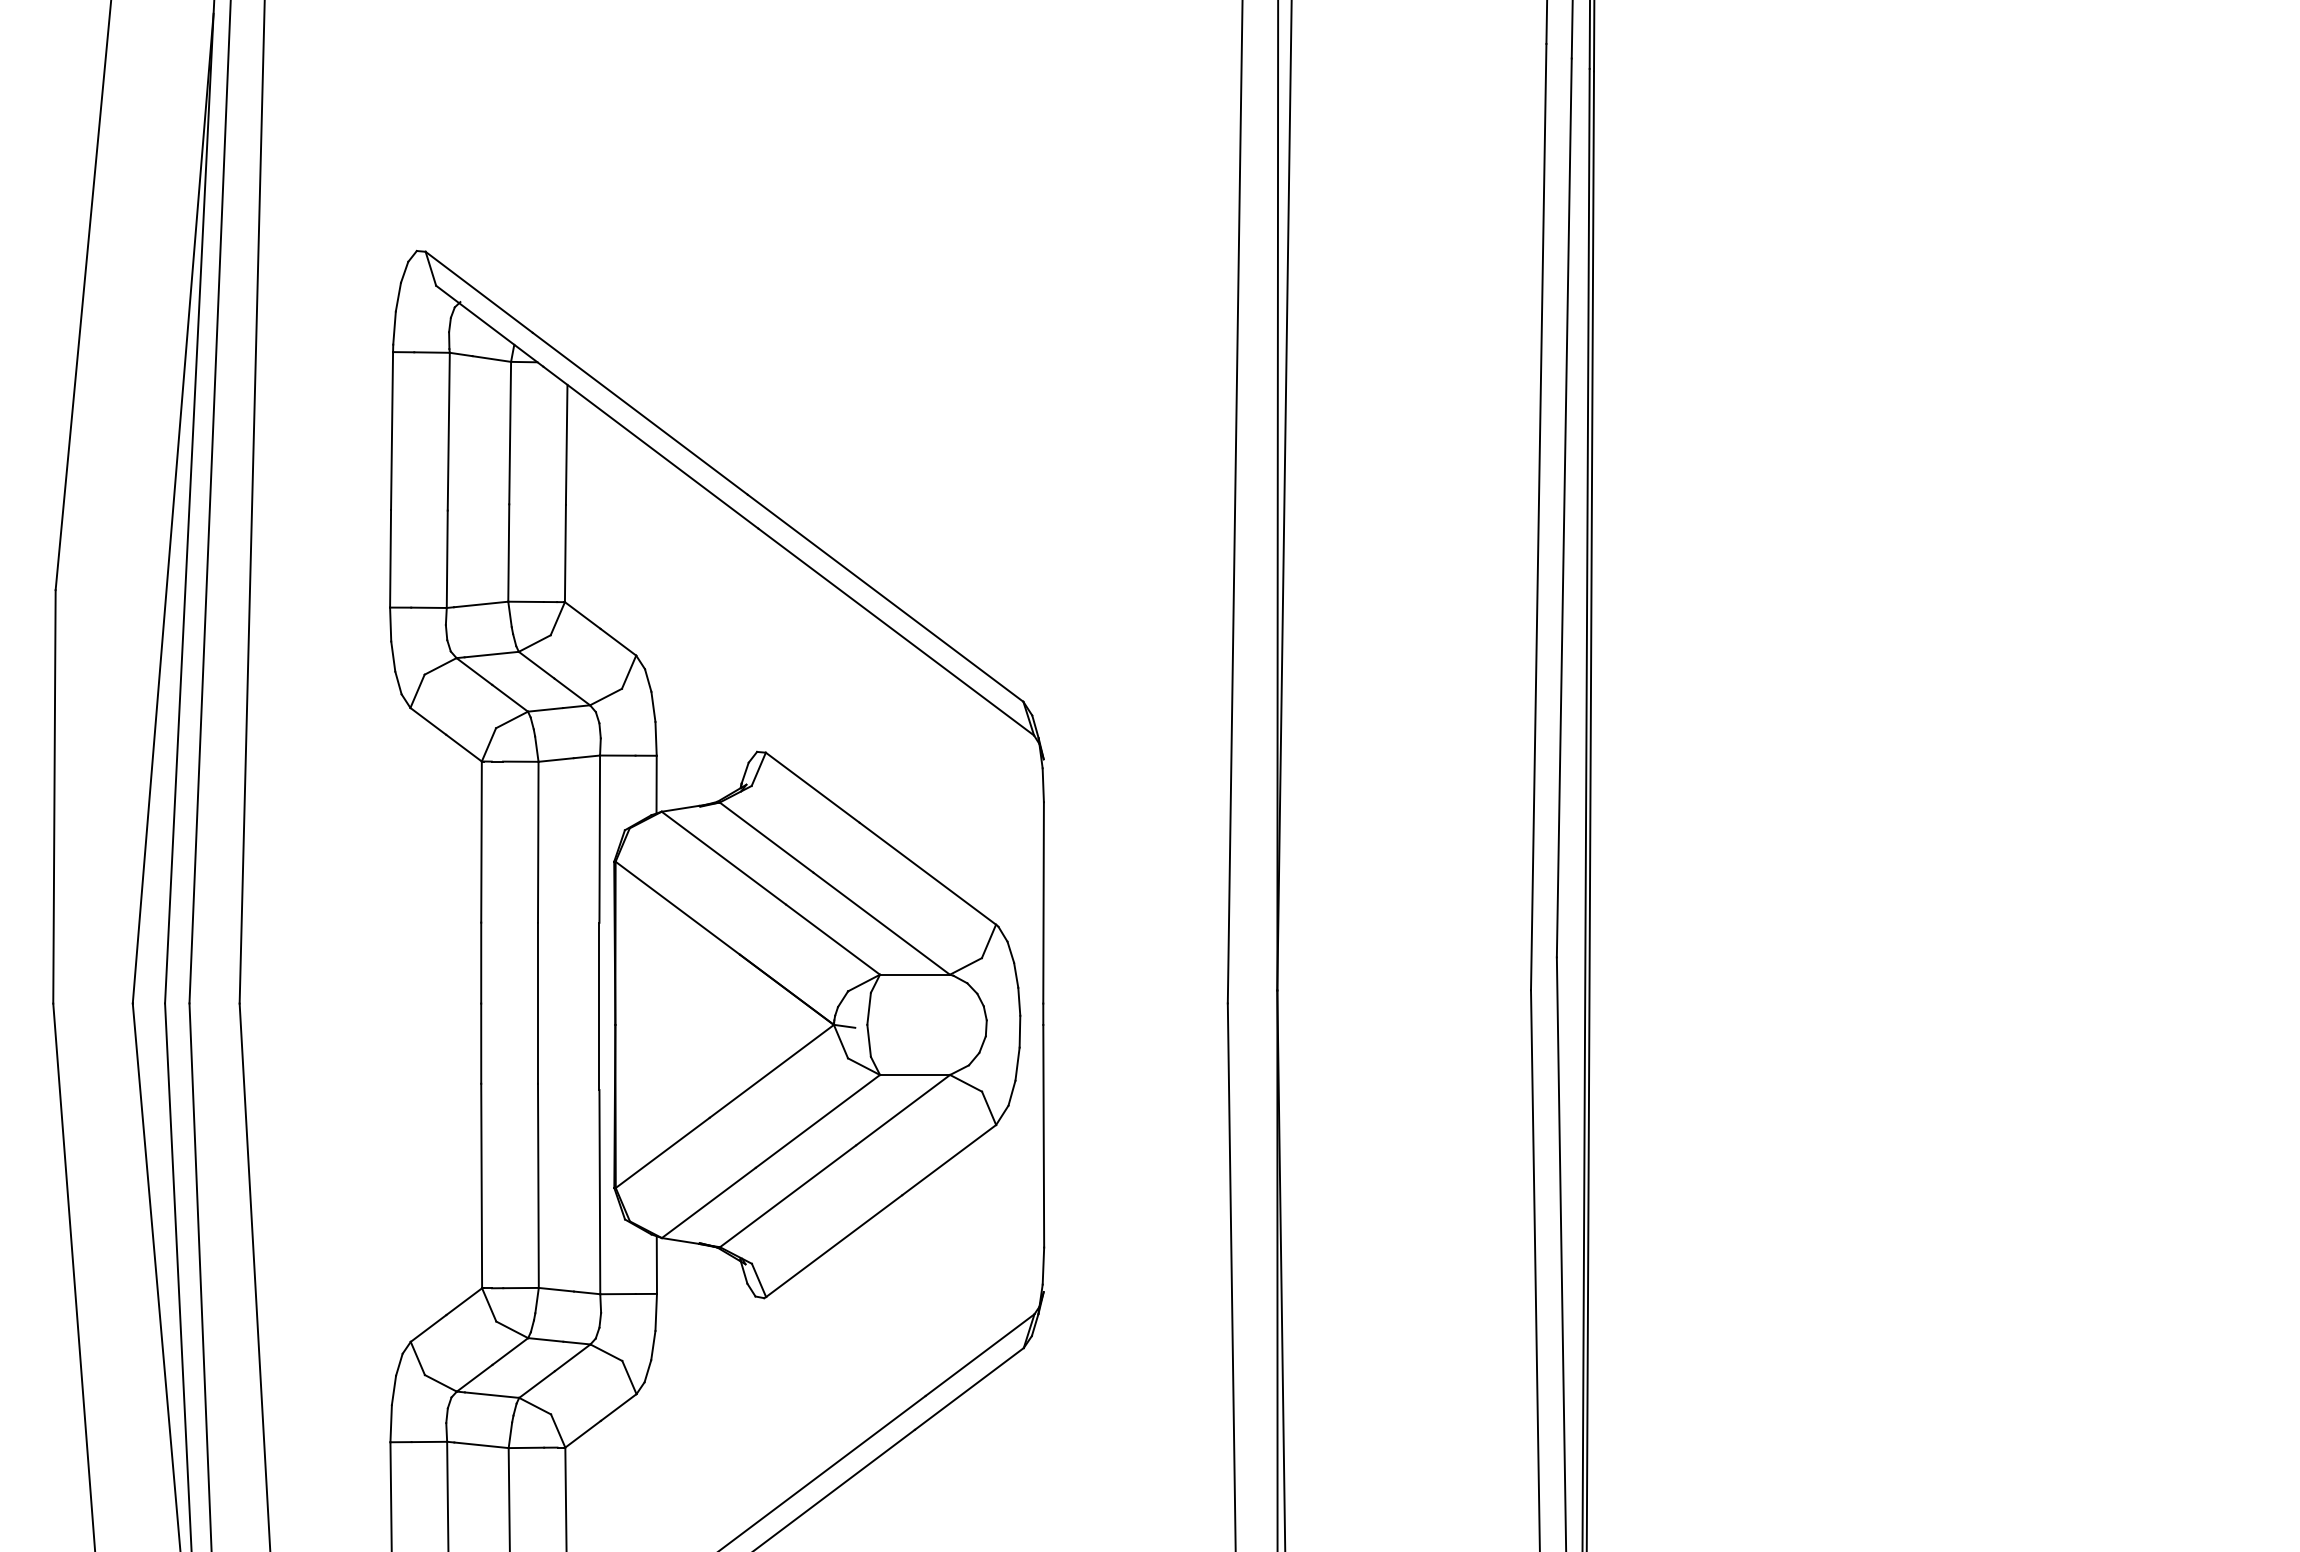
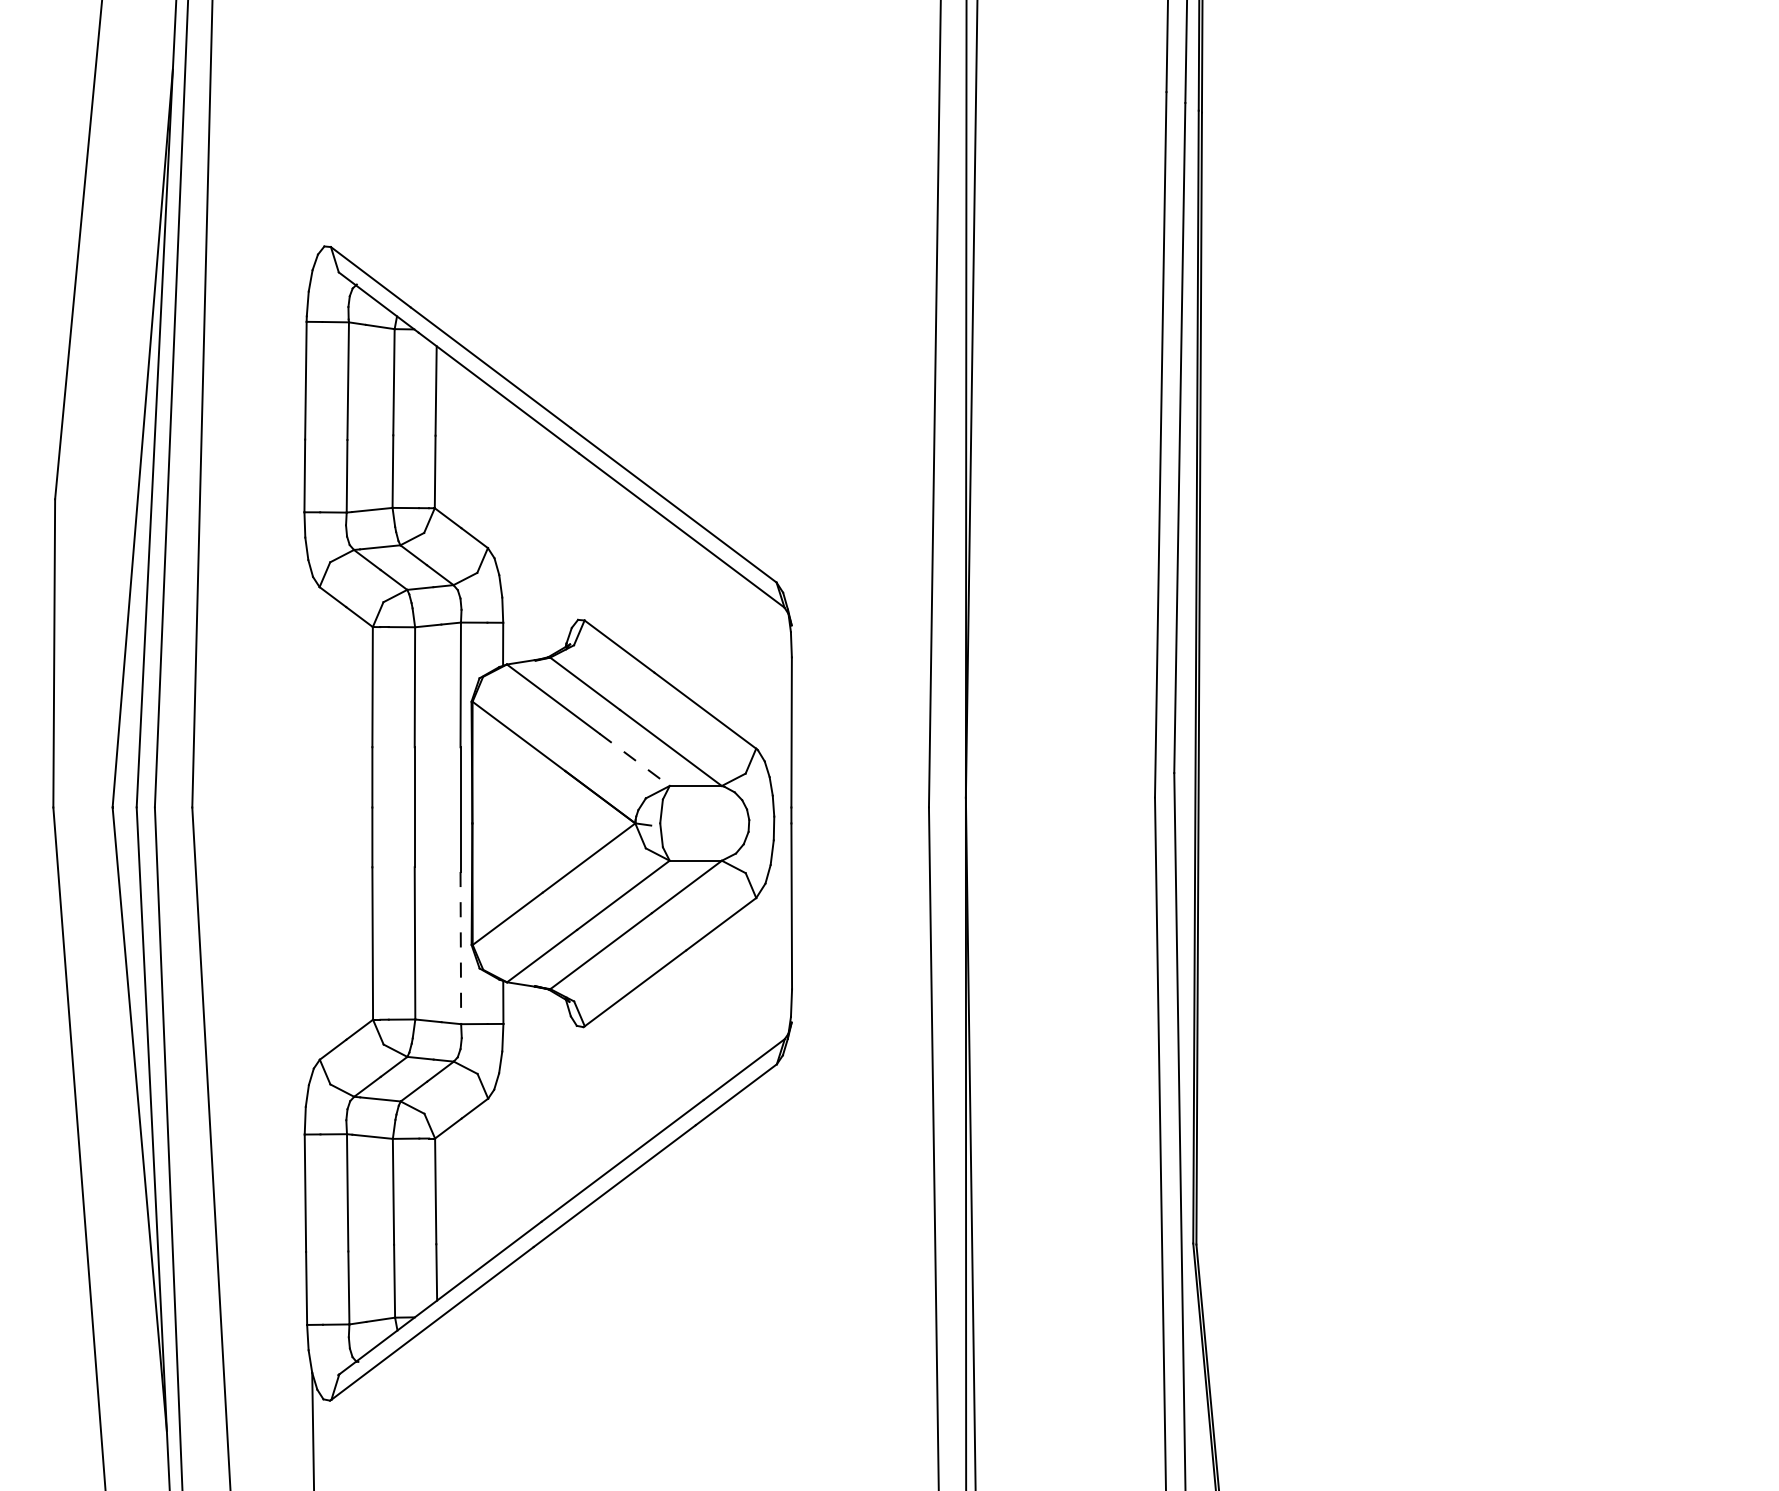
line: (832, 939) -> (634, 759), solid -> dashed
line: (599, 1192) -> (460, 948), solid -> dashed

